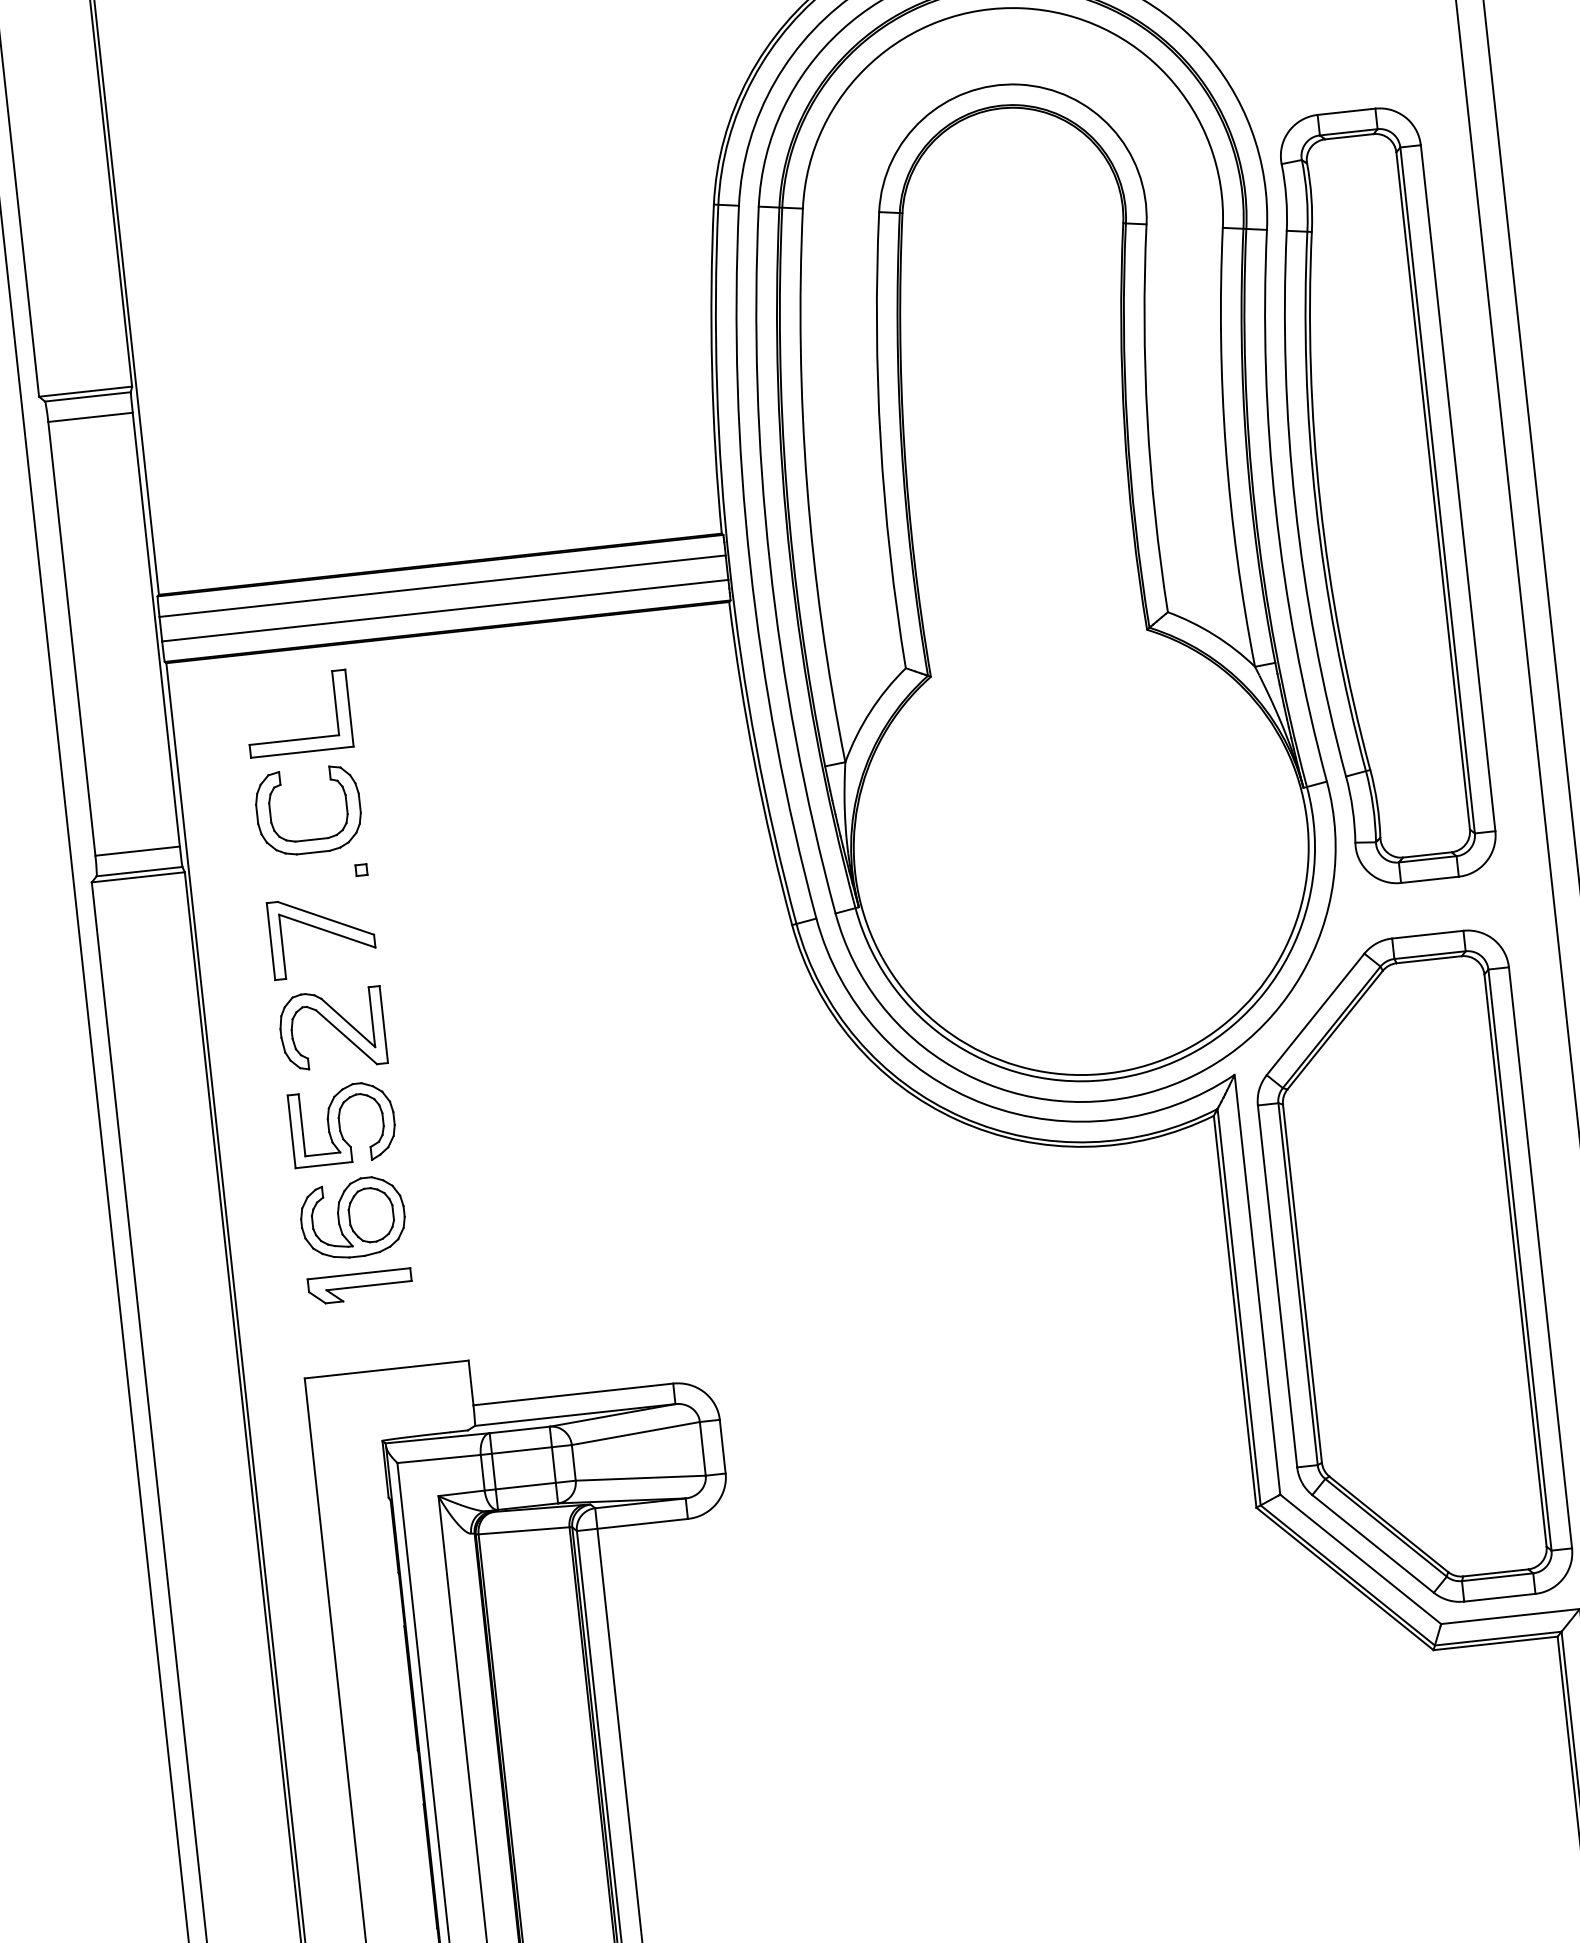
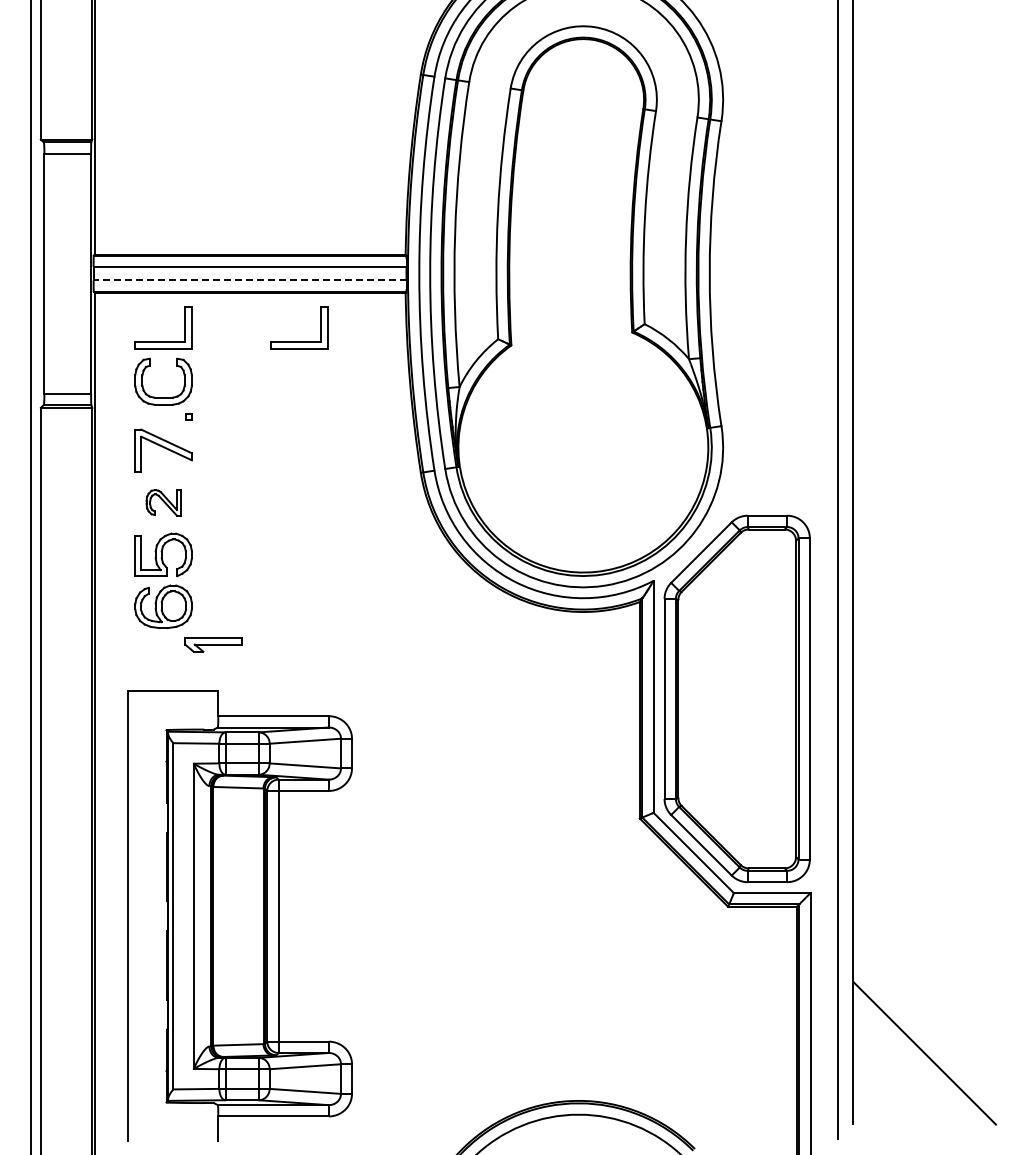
part: (1376, 496) -> (765, 273), removed
line: (444, 610) -> (249, 280), solid -> dashed
part: (546, 711) -> (299, 341), added
part: (332, 1029) -> (163, 502), size x0.6
part: (360, 1286) -> (213, 644), moved

